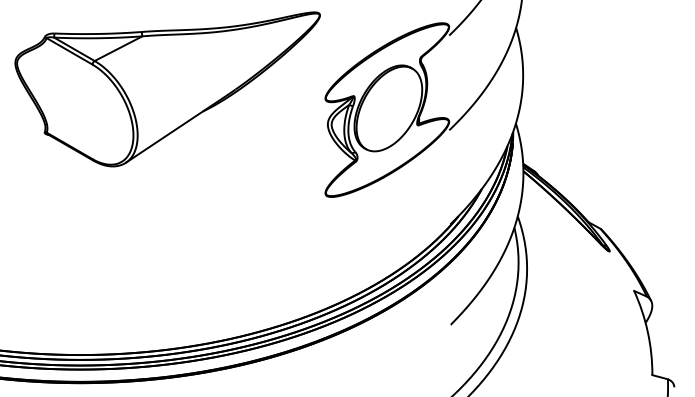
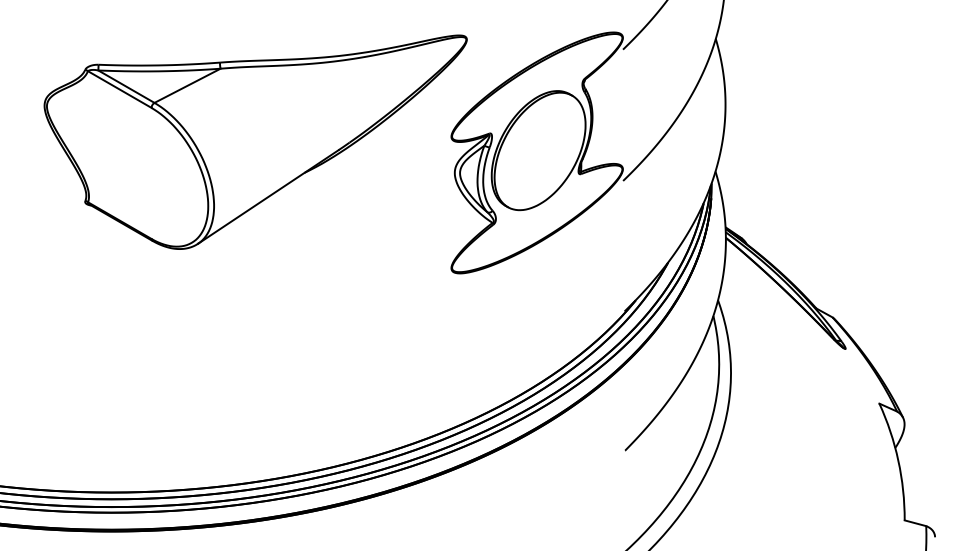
part: (167, 88) -> (255, 141), moved

